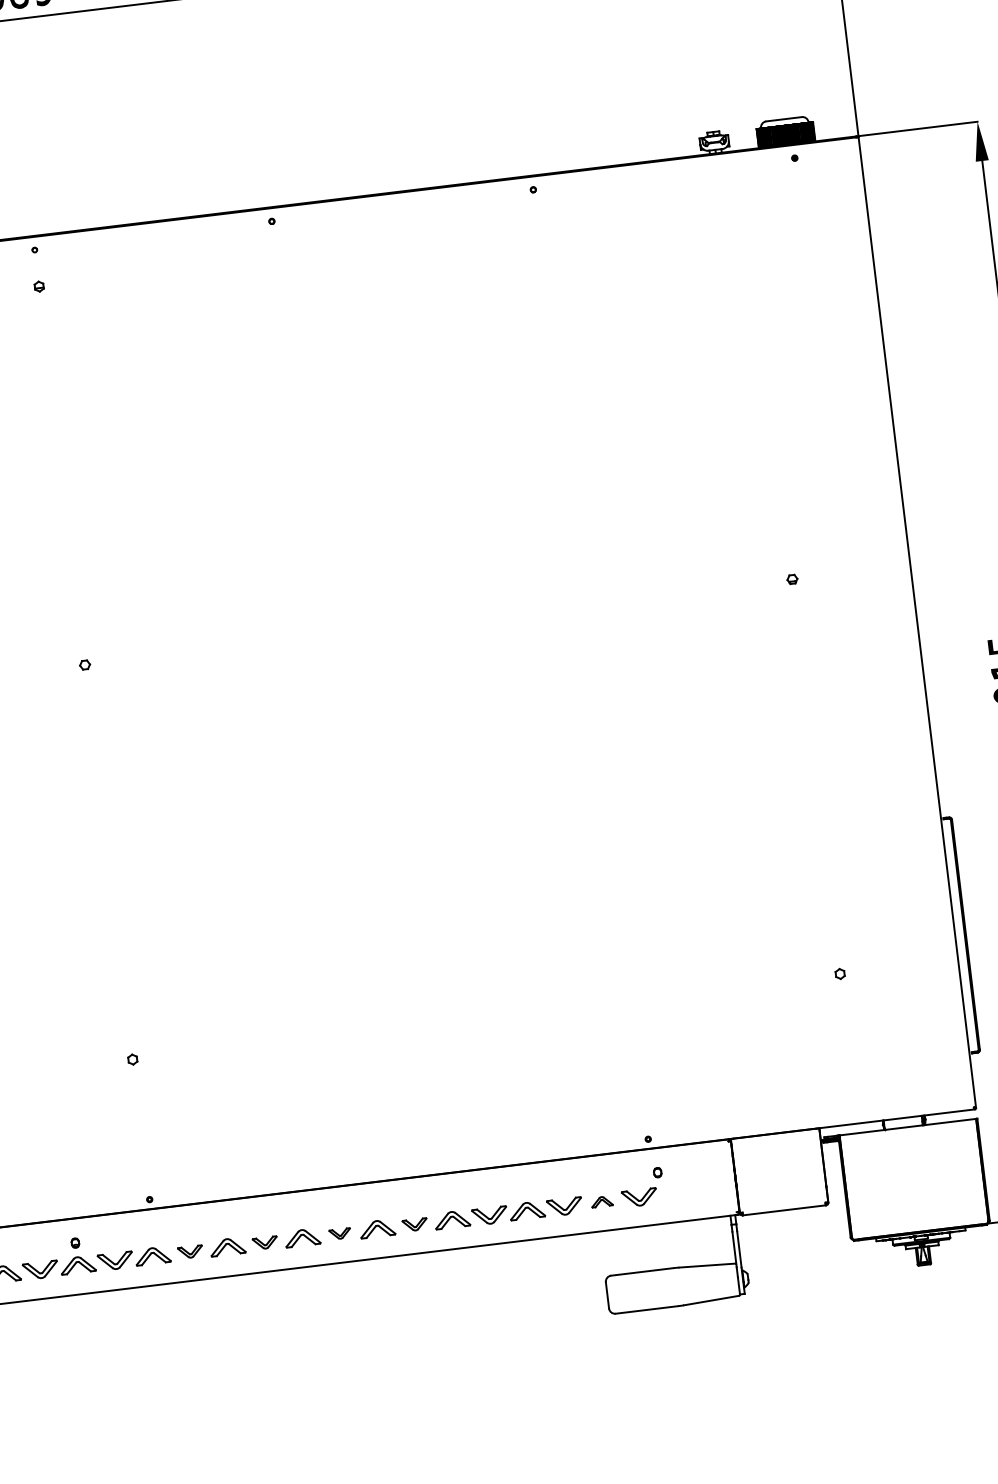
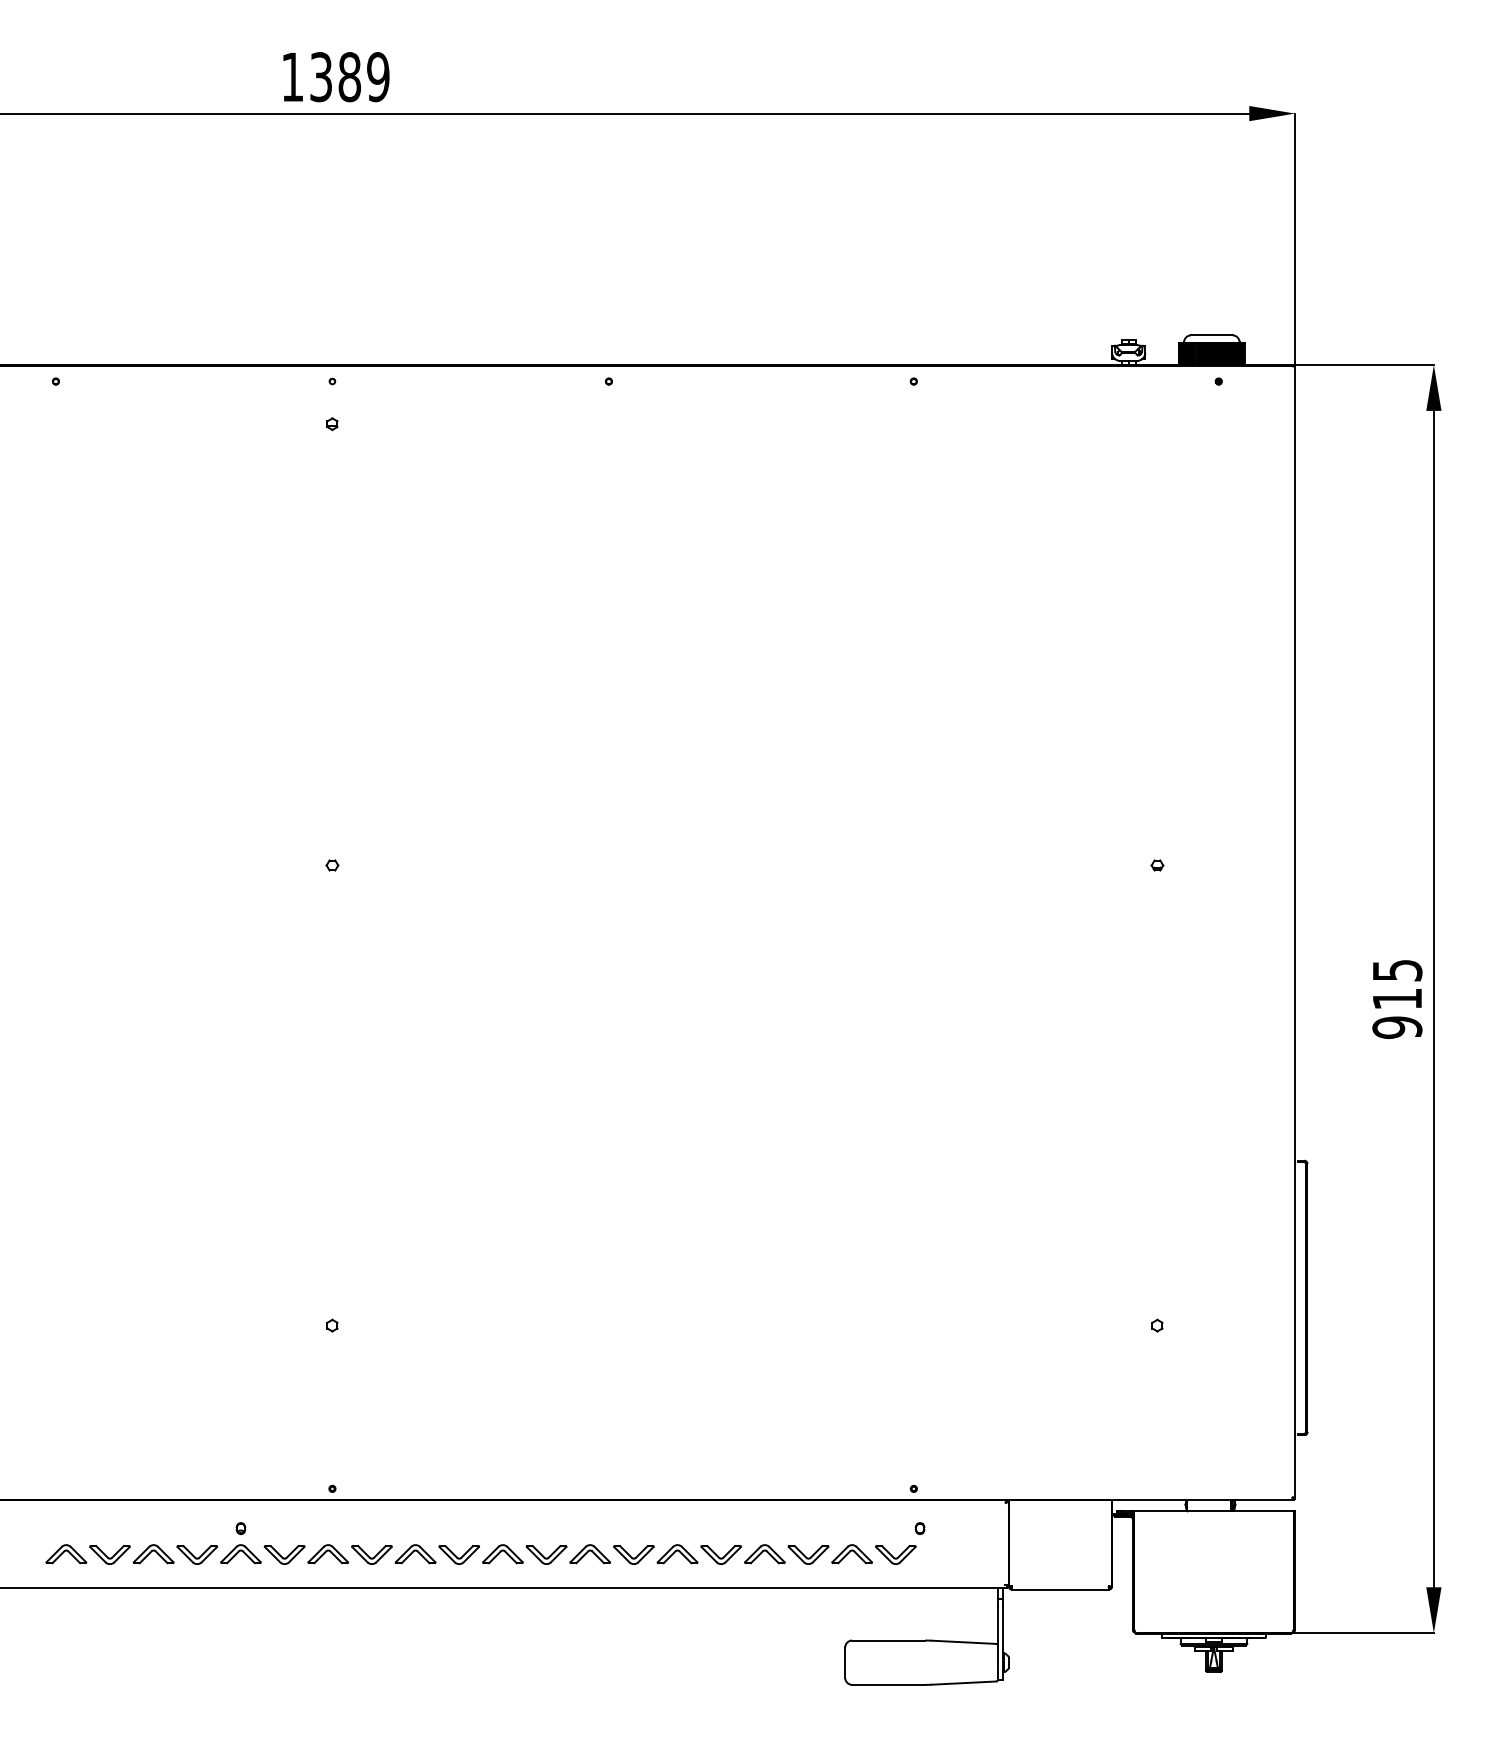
part: (601, 1201) -> (851, 1554), size x1.67
part: (414, 1224) -> (633, 1554), size x1.43
part: (340, 1233) -> (546, 1554), size x1.67
part: (264, 1242) -> (458, 1554), size x1.43
part: (190, 1251) -> (371, 1554), size x1.43

